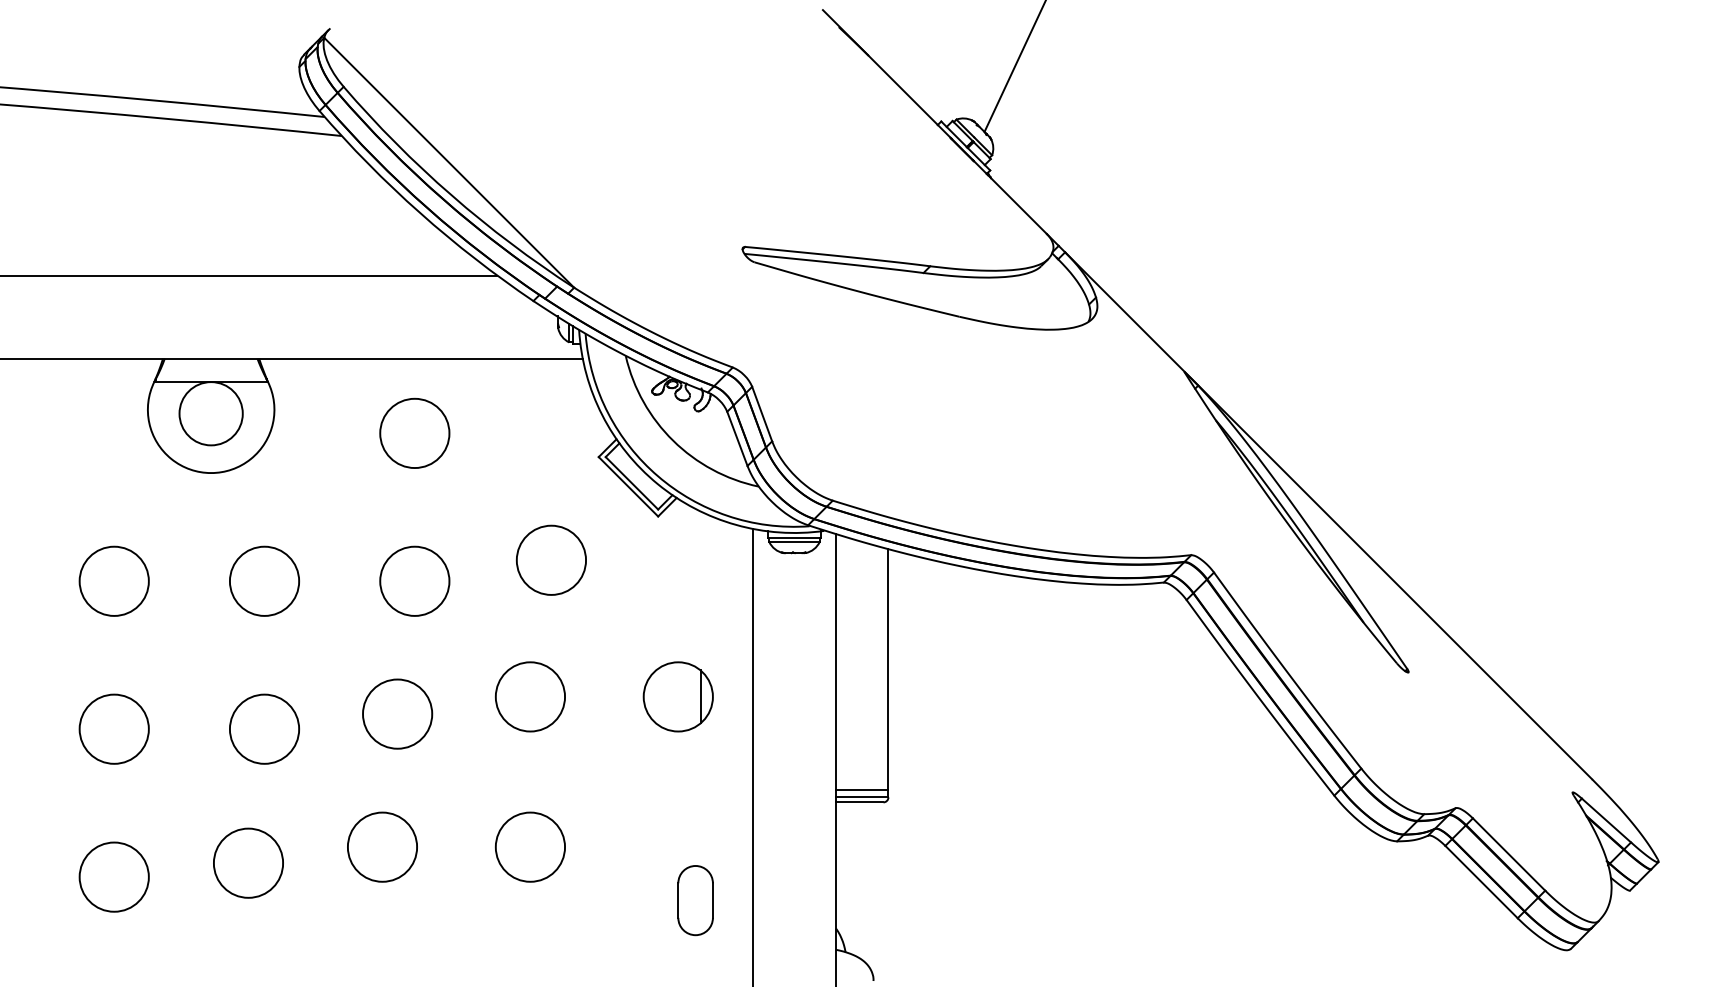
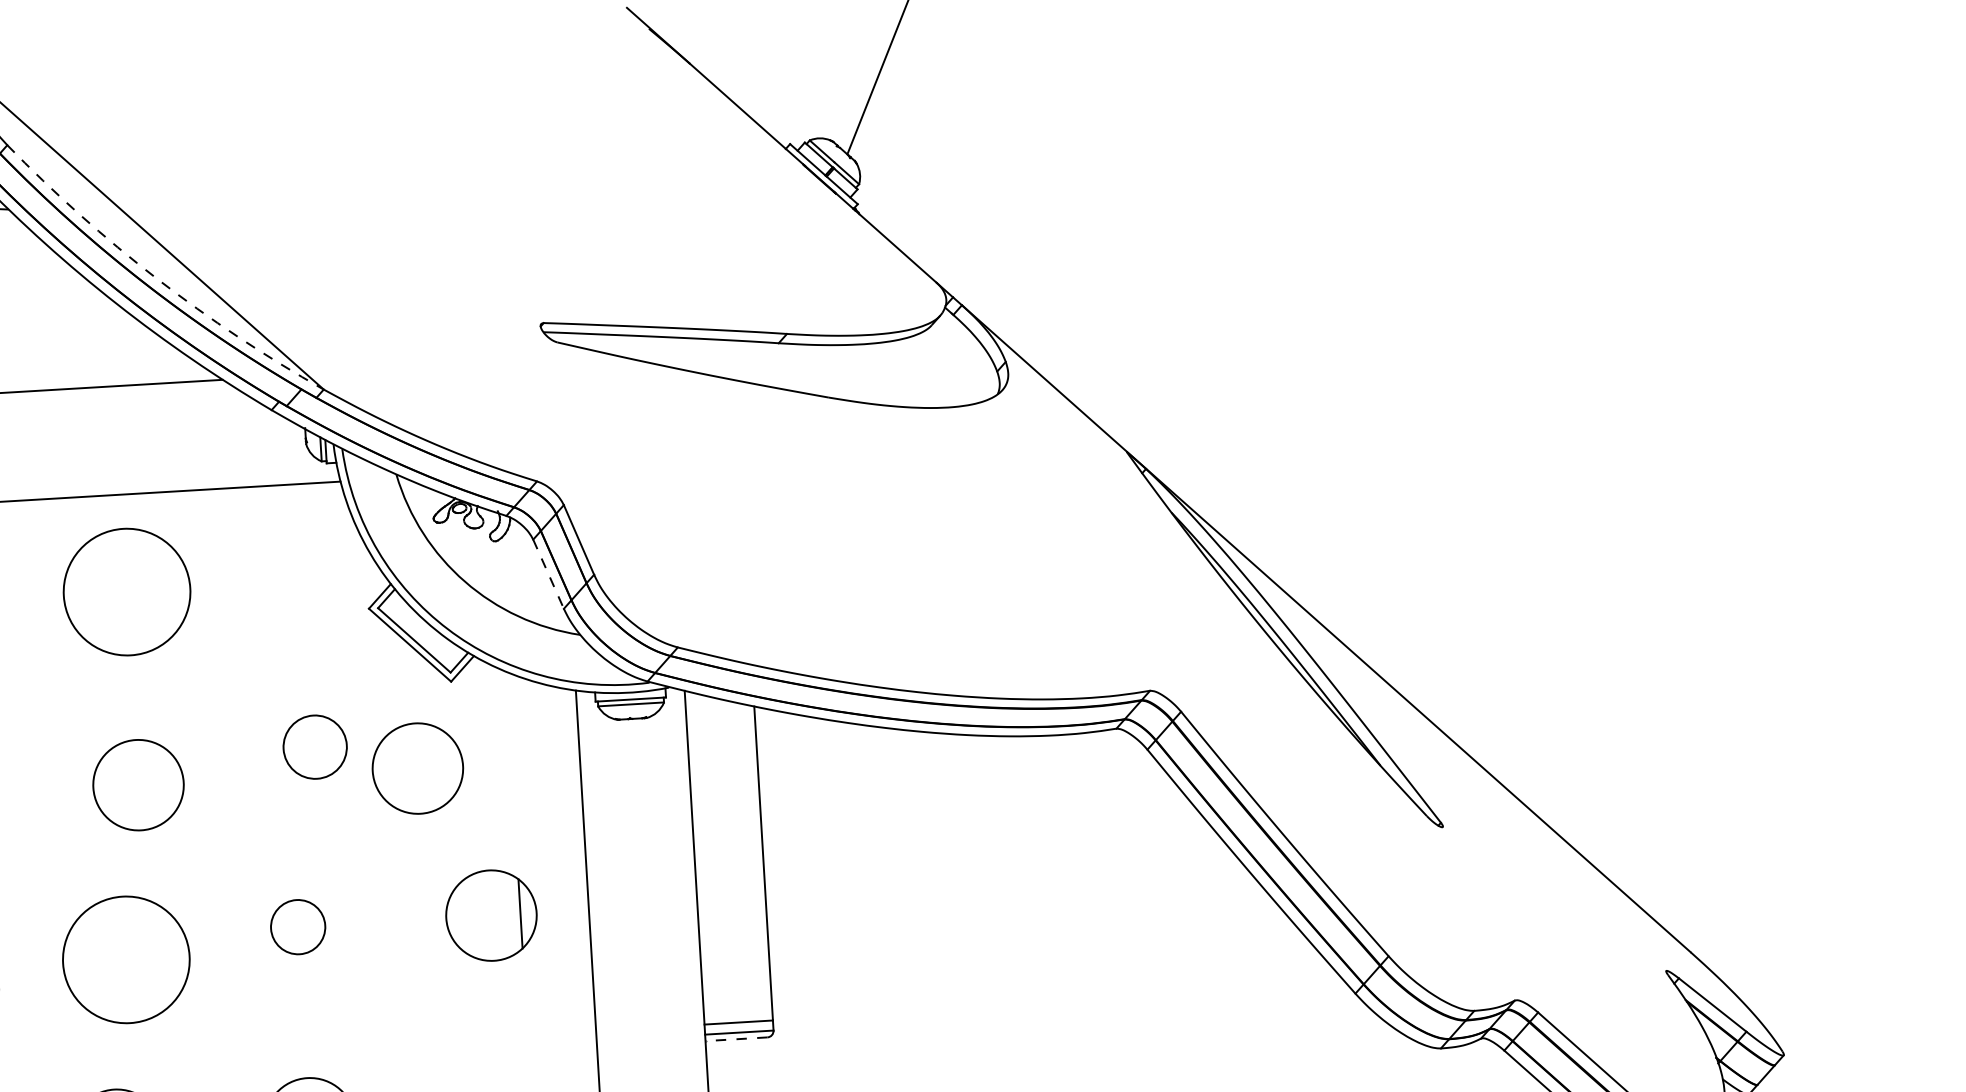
arc: (451, 195) -> (156, 278), solid -> dashed
circle: (414, 433) -> (126, 592), size x1.4
line: (737, 438) -> (548, 573), solid -> dashed
circle: (551, 559) -> (315, 746), size x0.7
circle: (628, 580) -> (417, 767), added
circle: (529, 696) -> (297, 926), size x0.6
circle: (397, 713) -> (126, 959), size x1.4
line: (859, 802) -> (736, 1039), solid -> dashed

